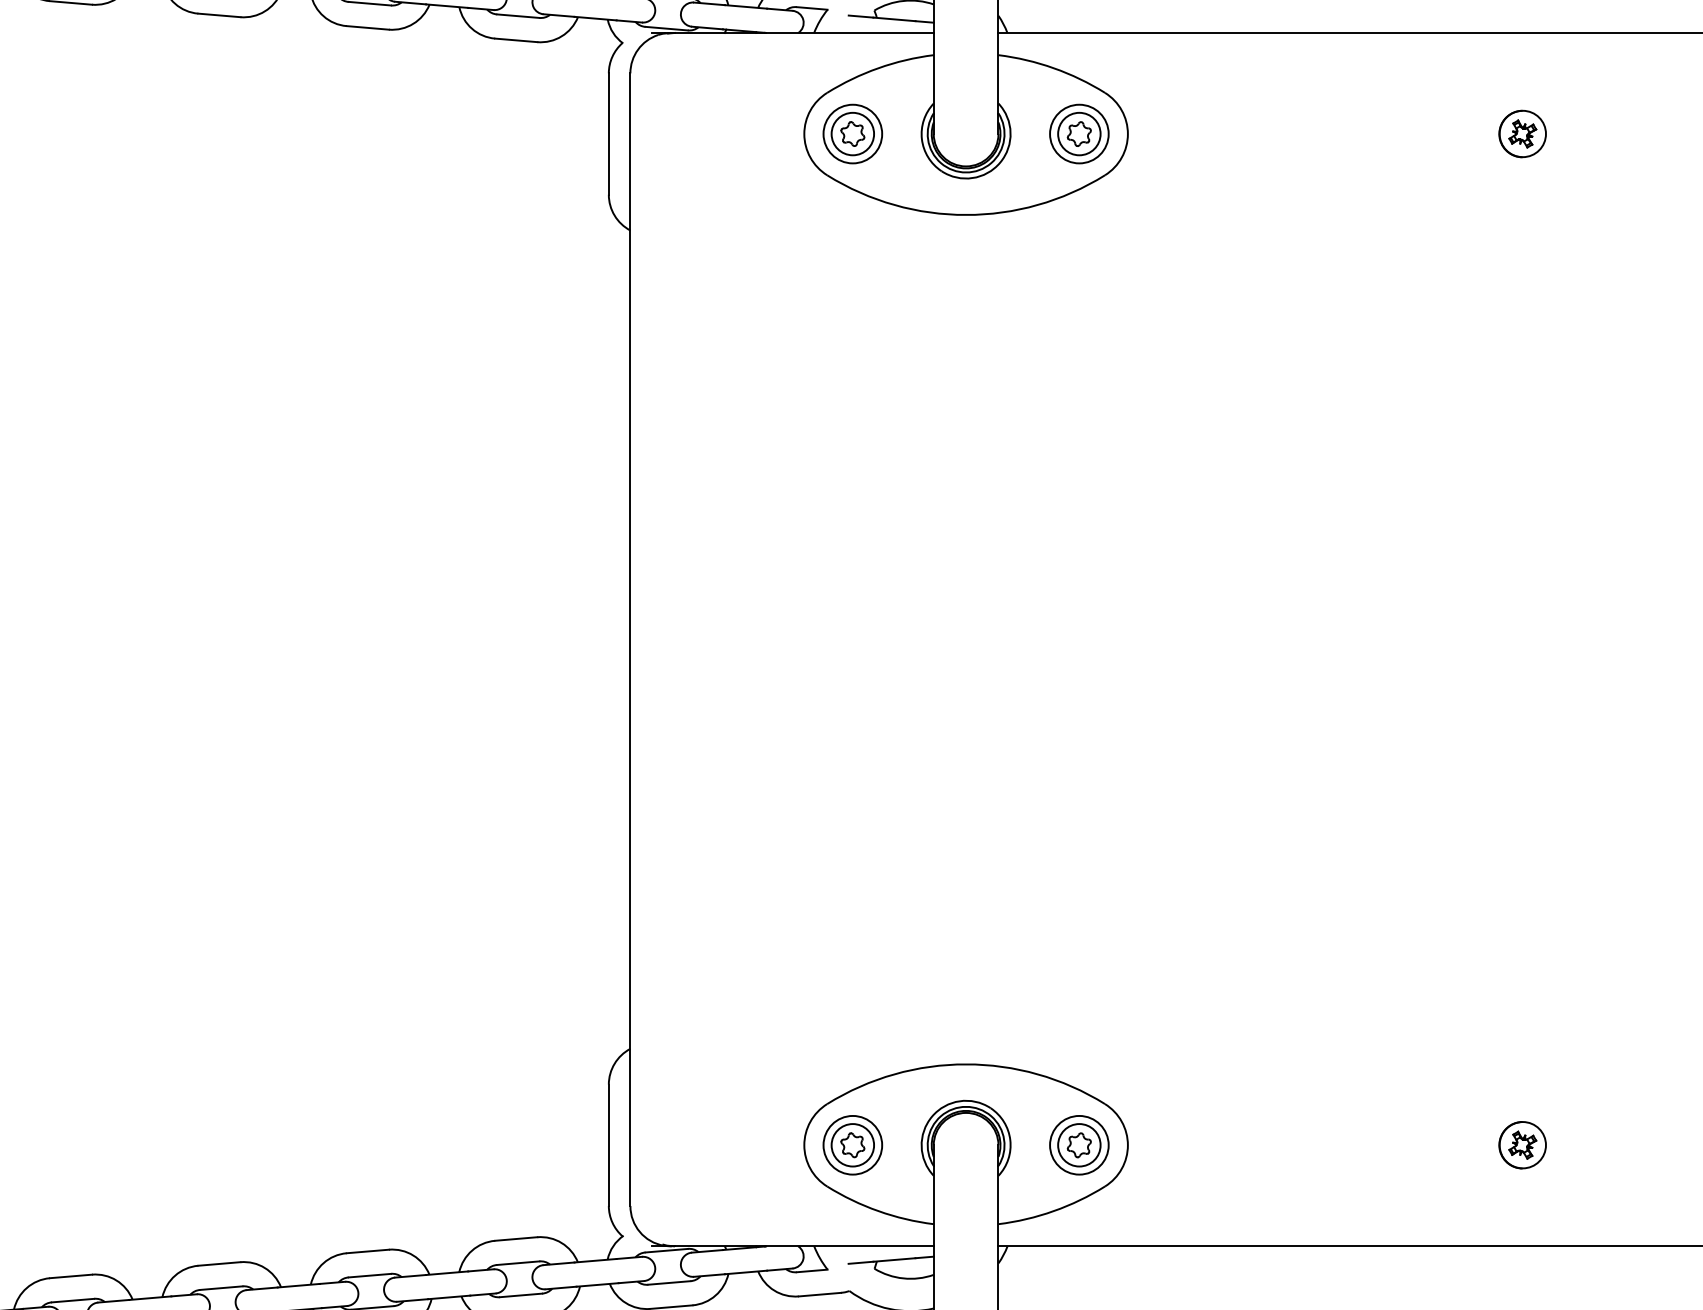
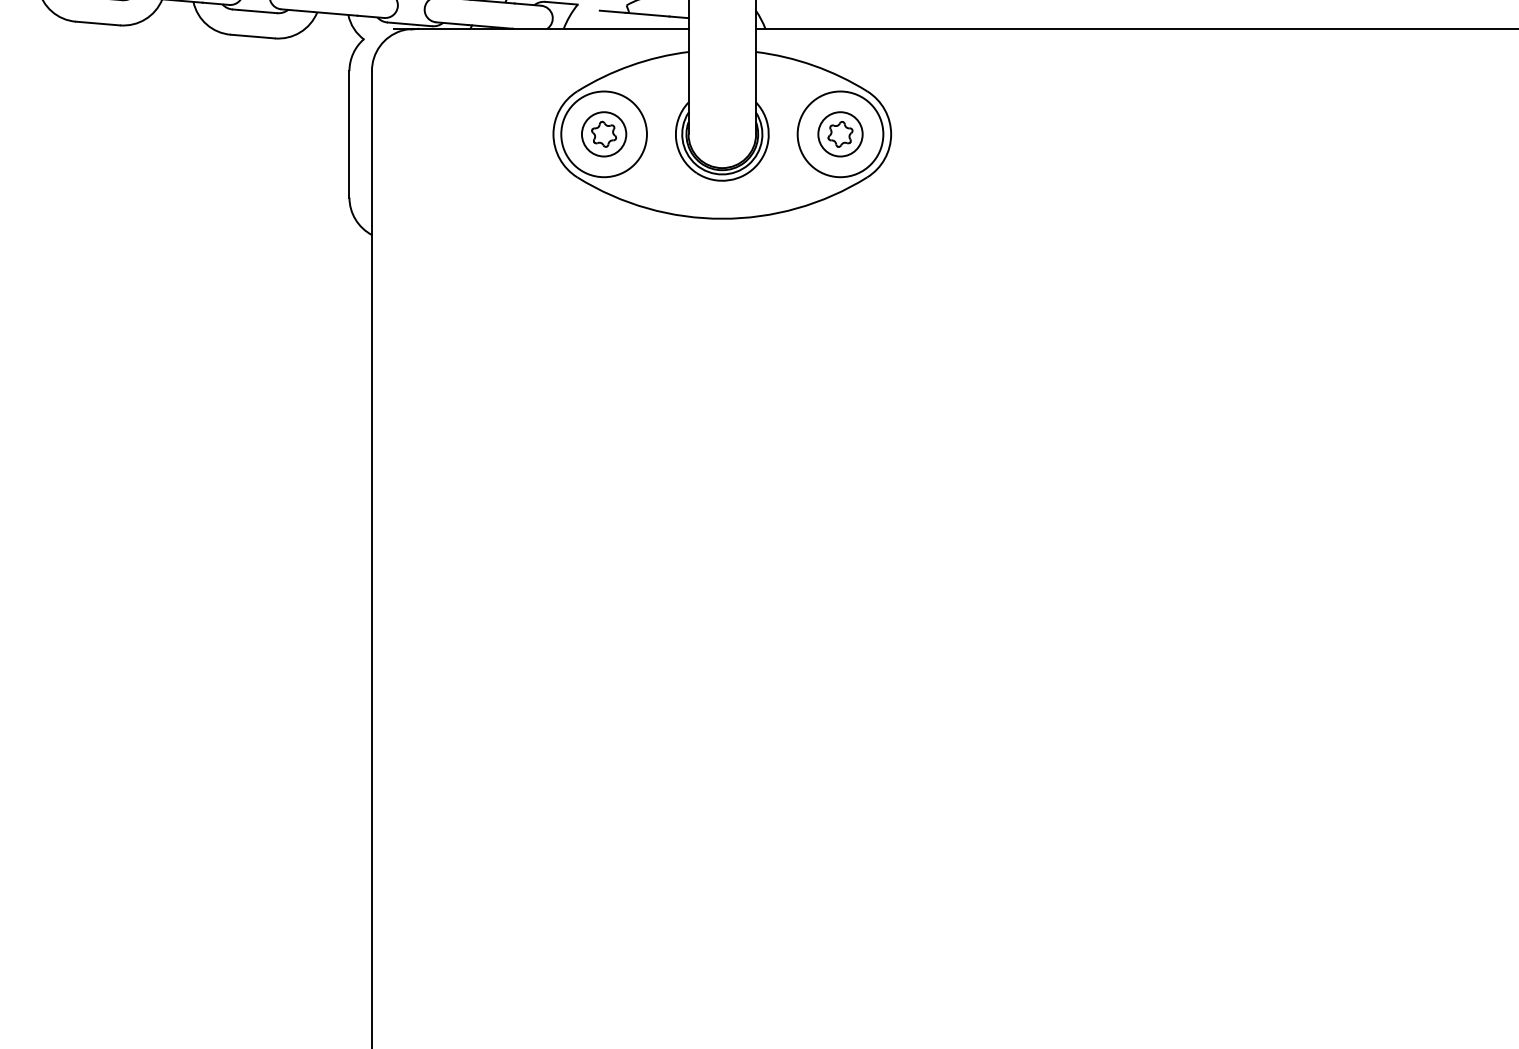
circle: (852, 133) -> (603, 133), size x1.4
circle: (1079, 133) -> (840, 133), size x1.4
part: (1522, 133) -> (1302, 133), removed

